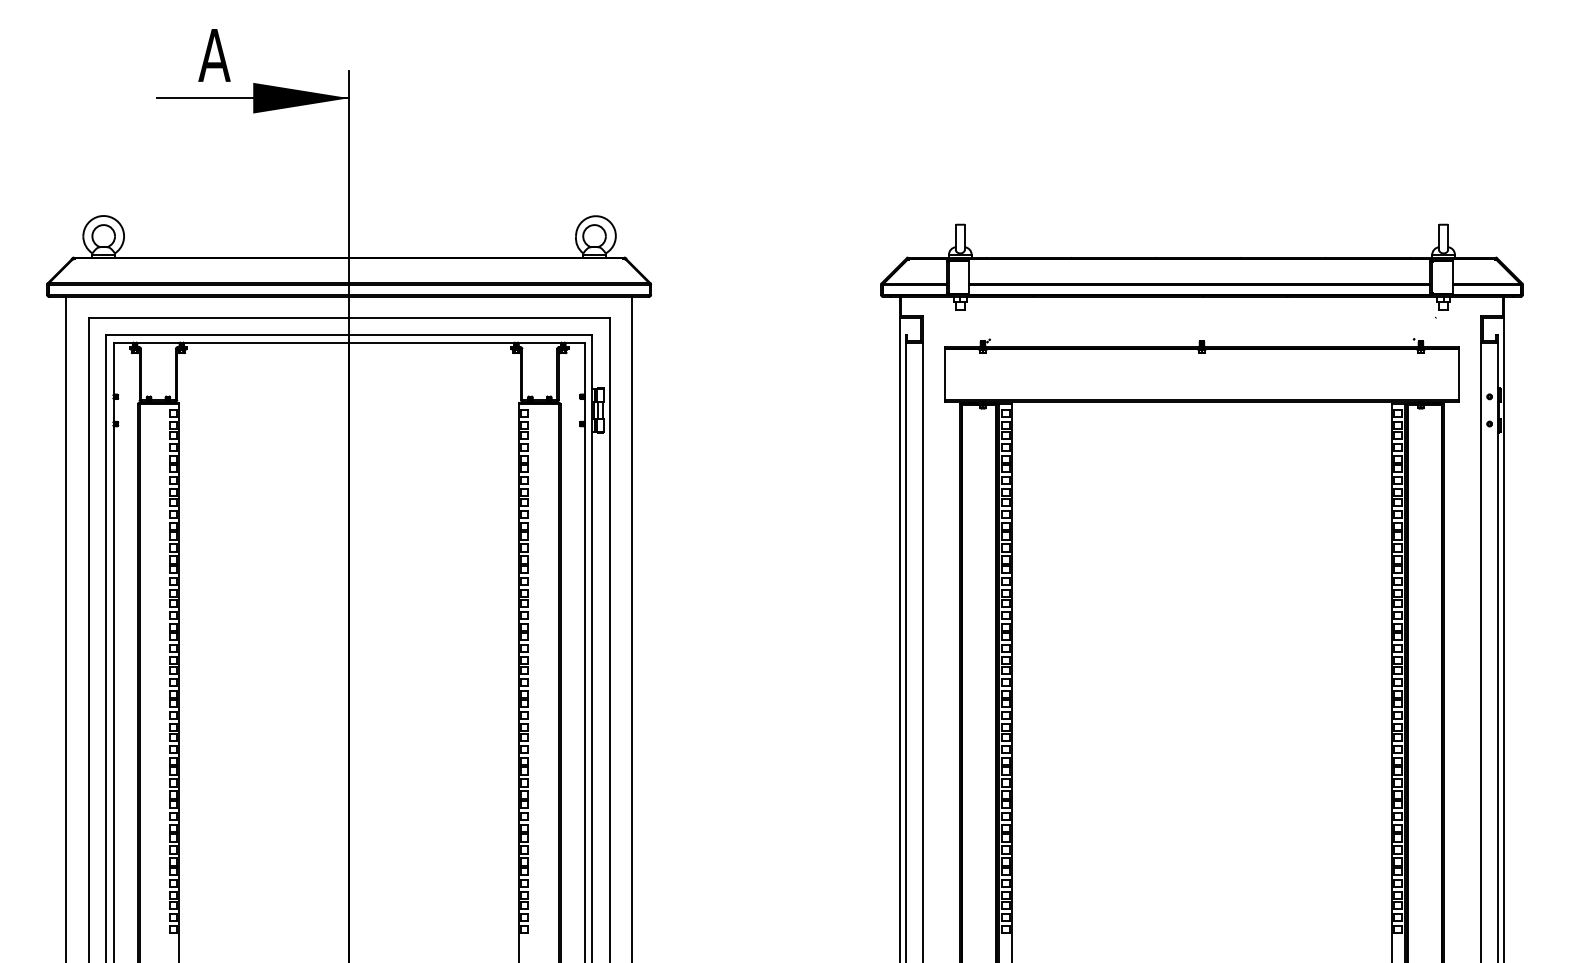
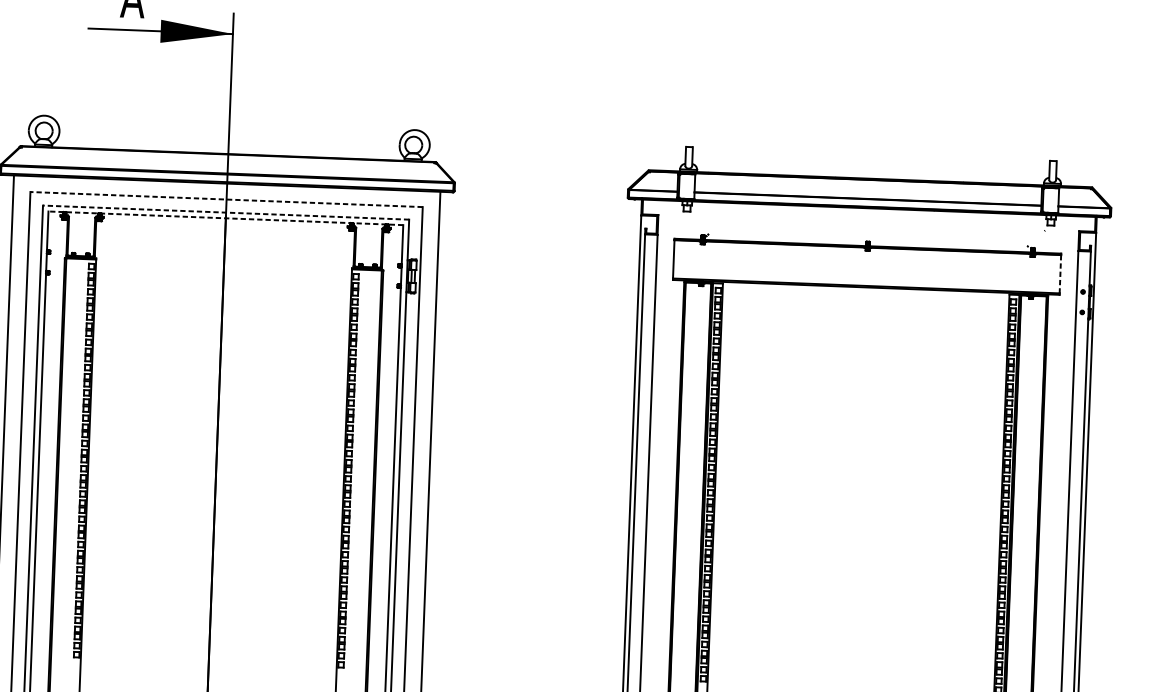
line: (349, 317) -> (226, 199), solid -> dashed
line: (348, 335) -> (225, 212), solid -> dashed
line: (349, 342) -> (226, 218), solid -> dashed
line: (1458, 375) -> (1060, 274), solid -> dashed

